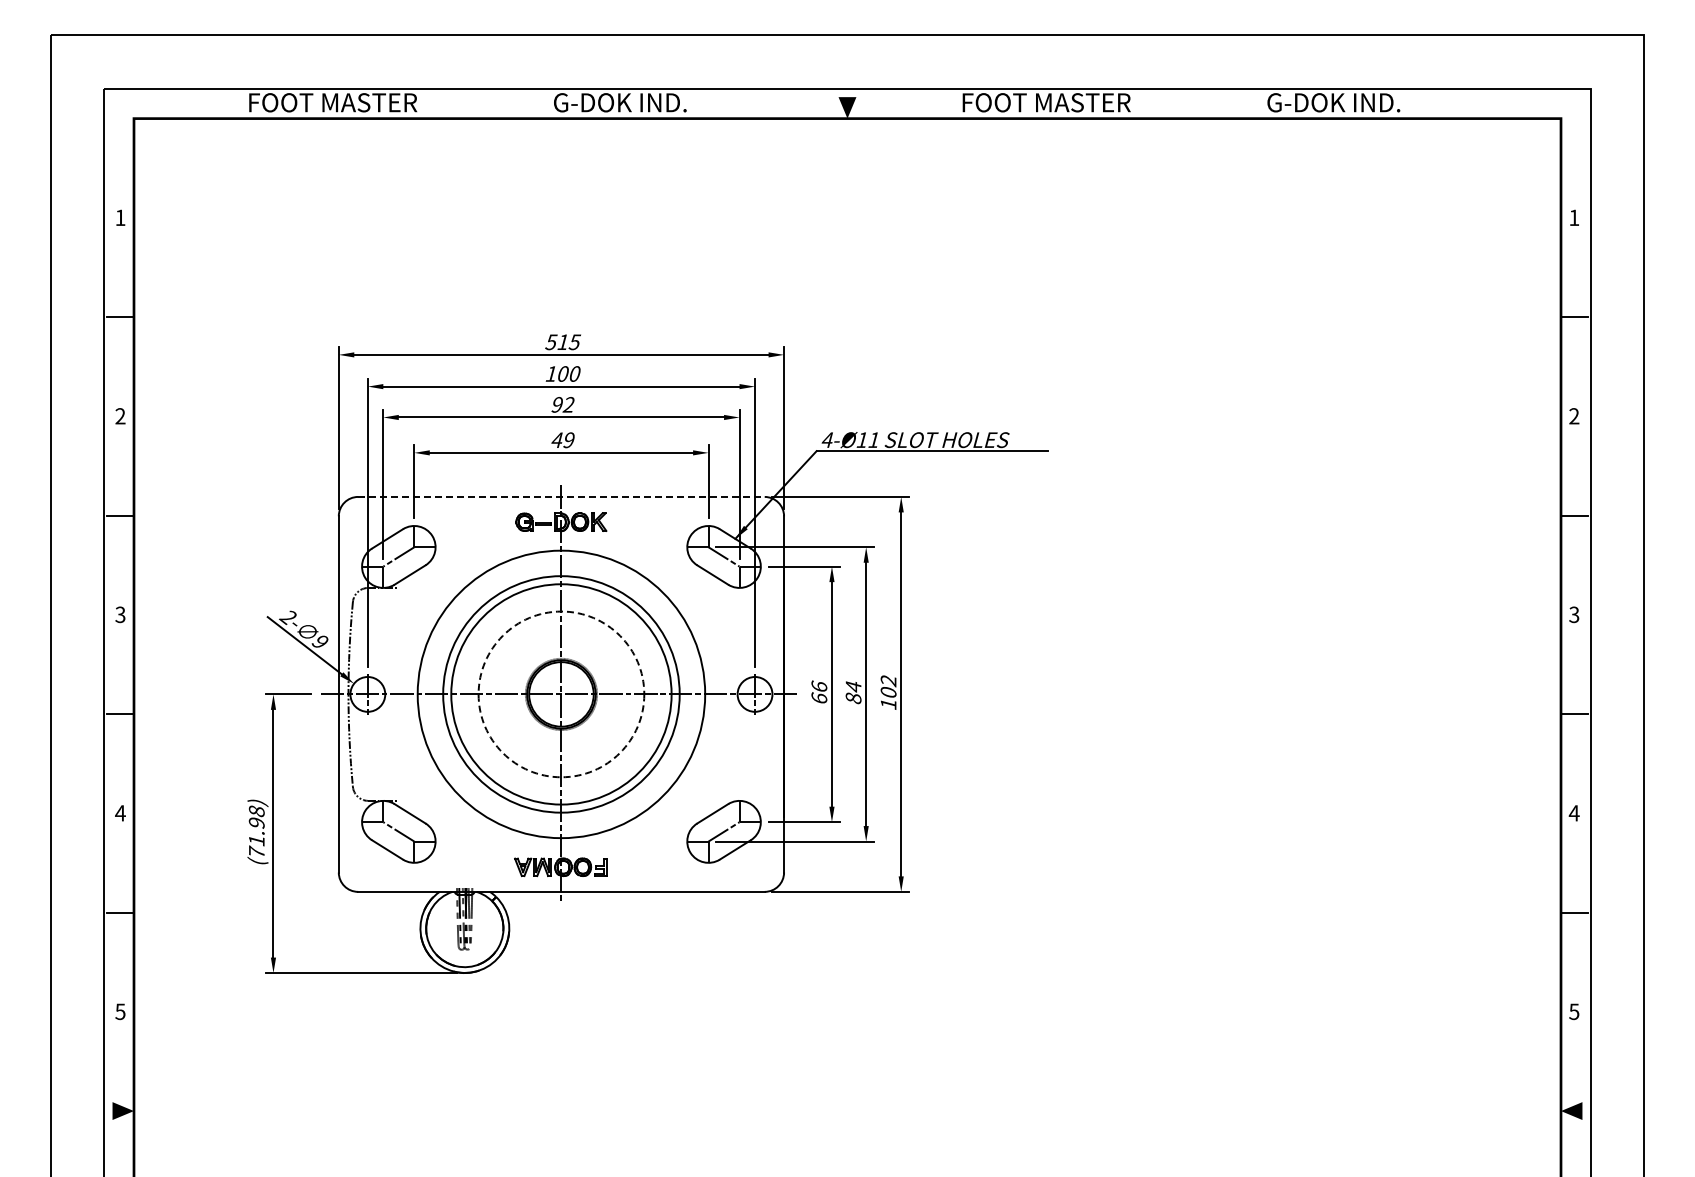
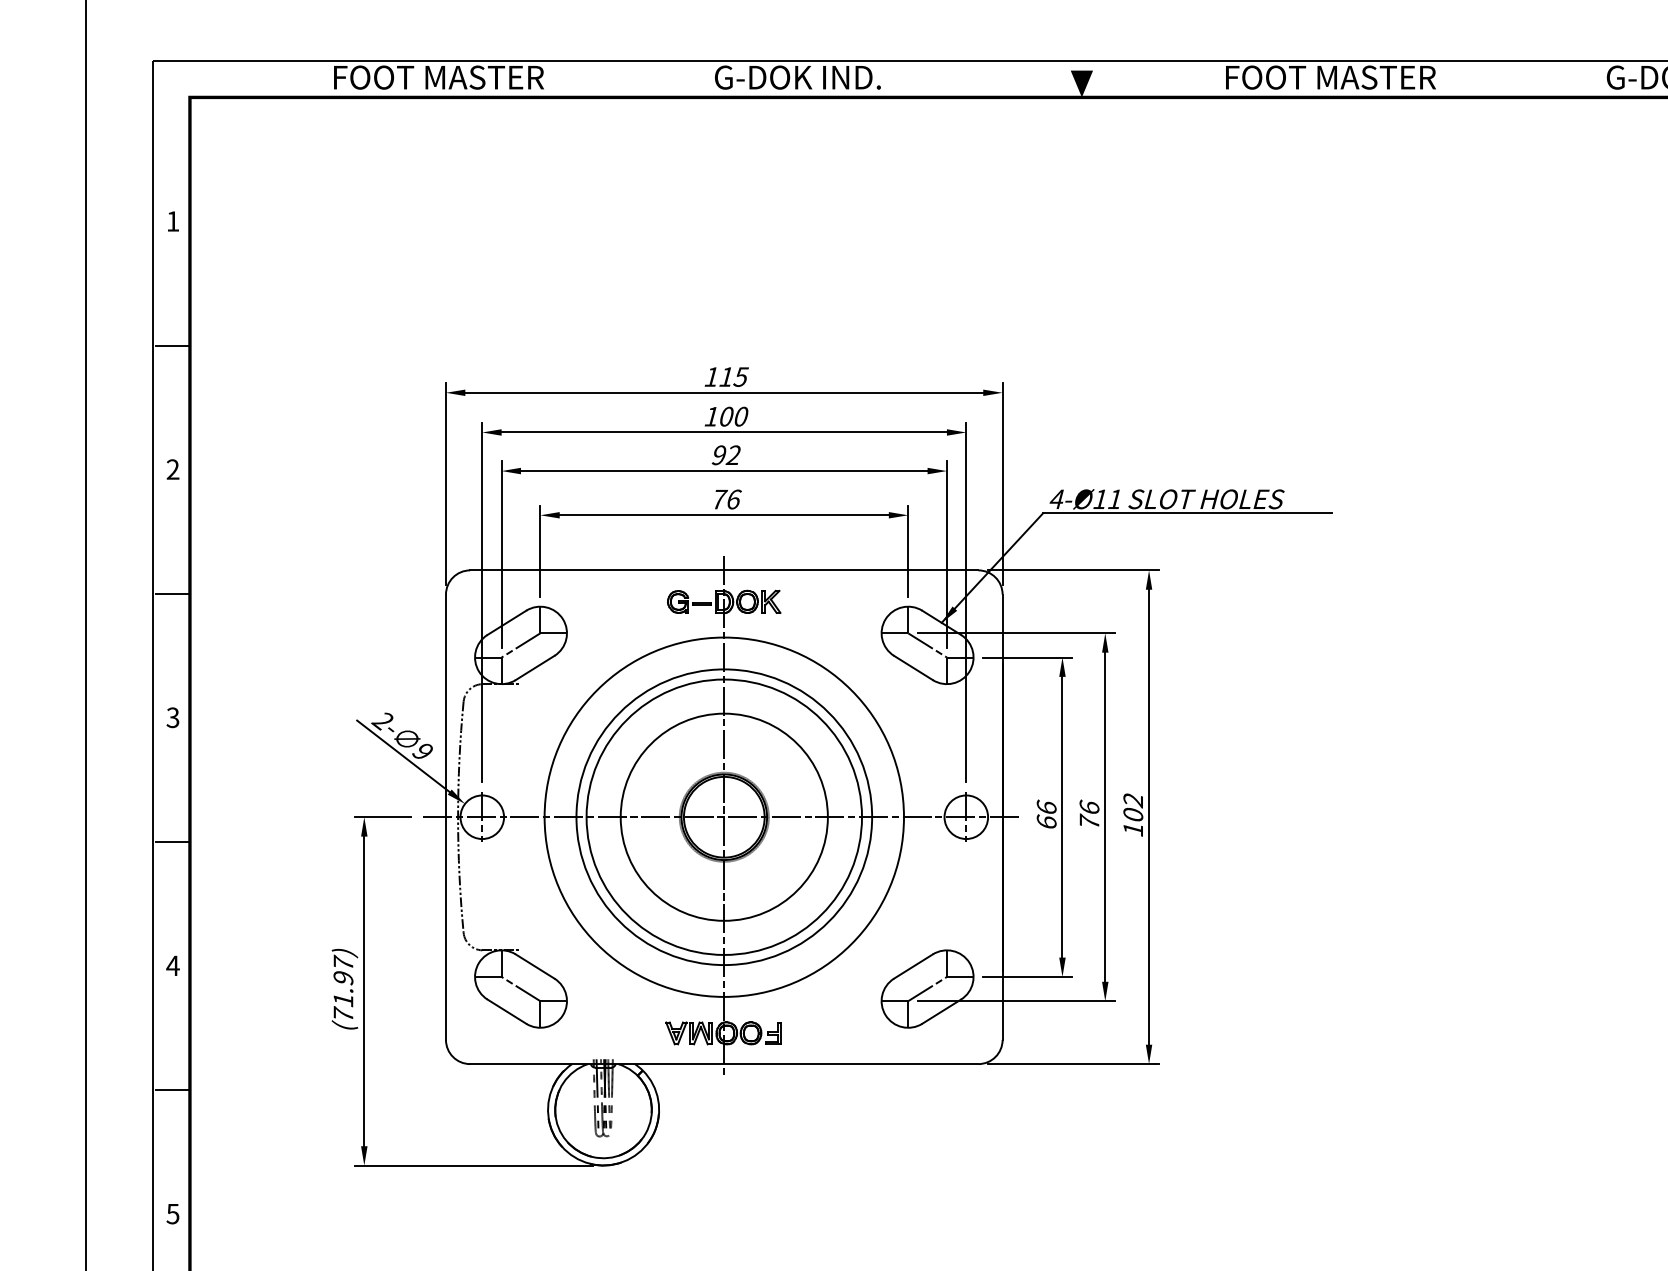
text: (551, 342) -> (711, 377), 515 -> 115
text: (563, 440) -> (726, 499), 49 -> 76
line: (561, 496) -> (724, 569), dashed -> solid
text: (853, 692) -> (1089, 814), 84 -> 76
circle: (561, 694) -> (724, 817), dashed -> solid
text: (256, 810) -> (343, 962), (71.98) -> (71.97)

